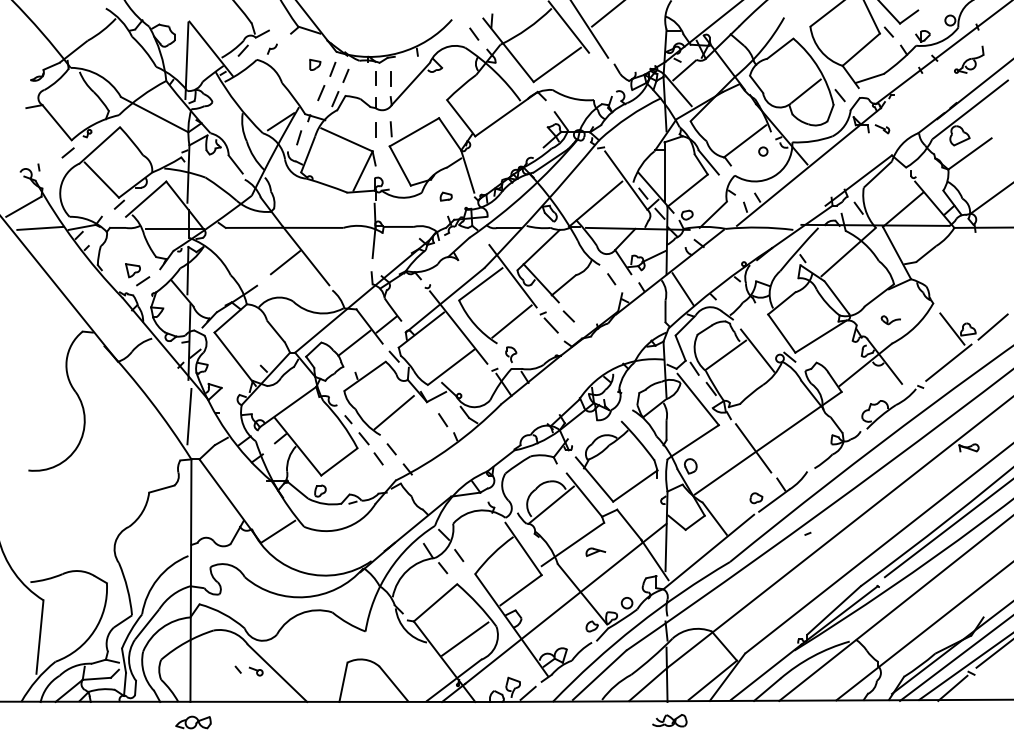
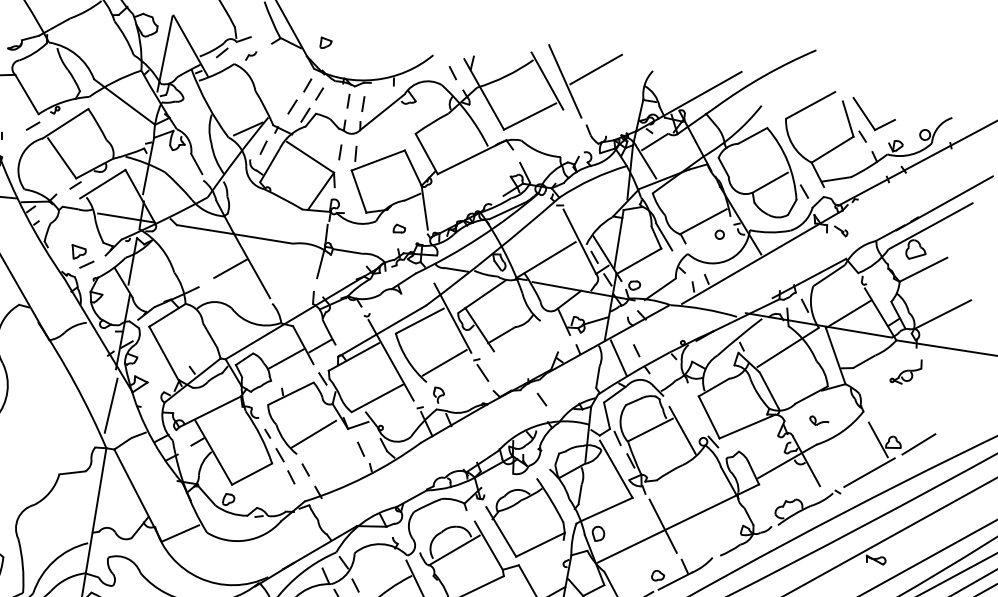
part: (969, 59) -> (906, 370), moved
part: (315, 64) -> (326, 43), moved
line: (611, 279) -> (636, 350), moved
line: (568, 316) -> (541, 399), moved

